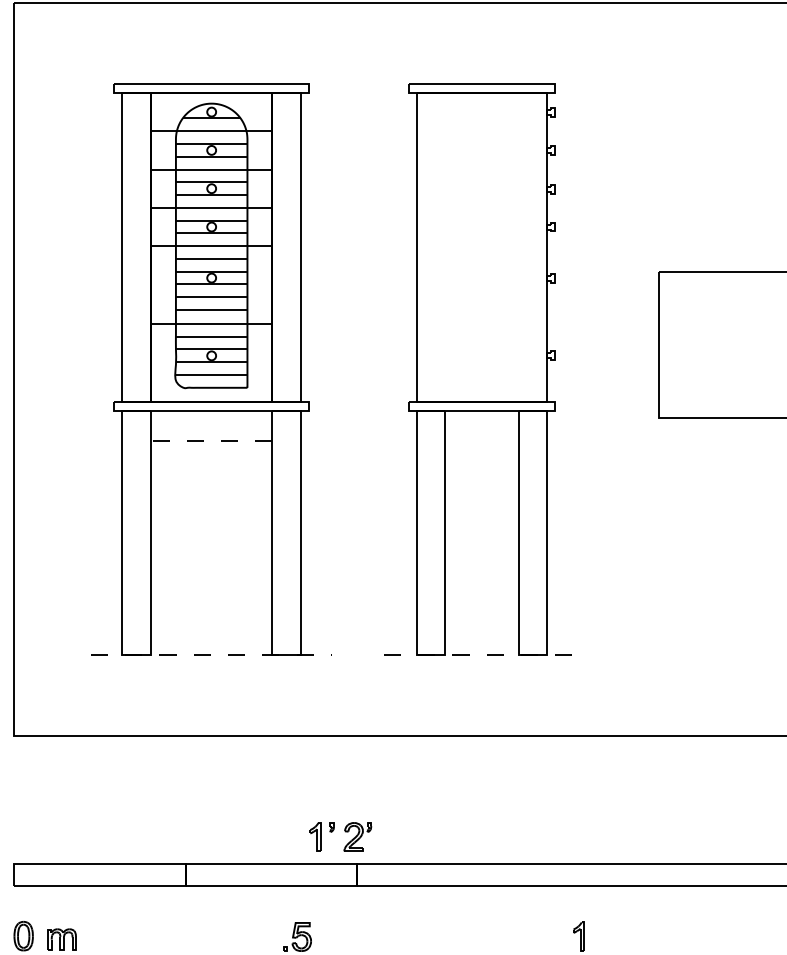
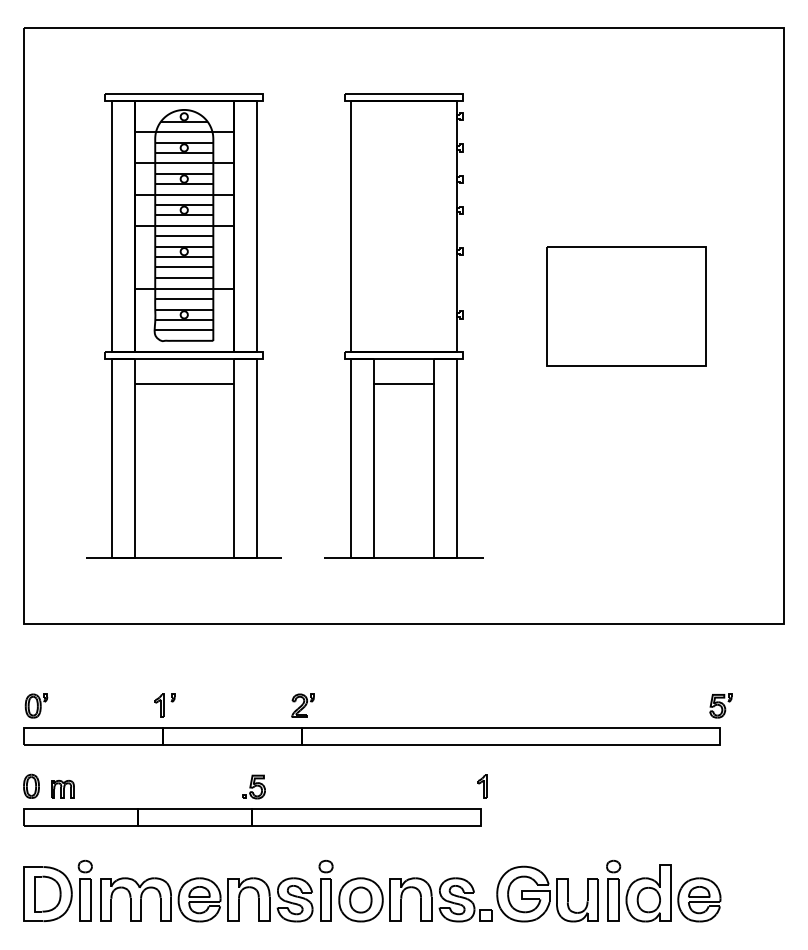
line: (210, 441) -> (183, 384), dashed -> solid
line: (481, 441) -> (403, 384), added
line: (211, 655) -> (184, 558), dashed -> solid
line: (482, 655) -> (404, 558), dashed -> solid
part: (29, 836) -> (36, 705), added
part: (321, 836) -> (164, 705), moved

